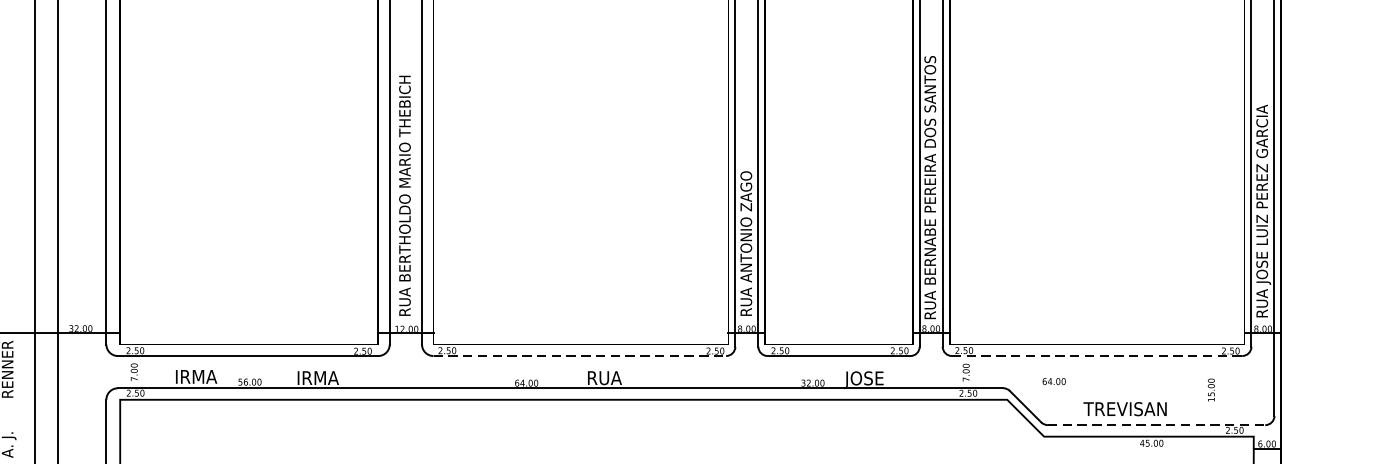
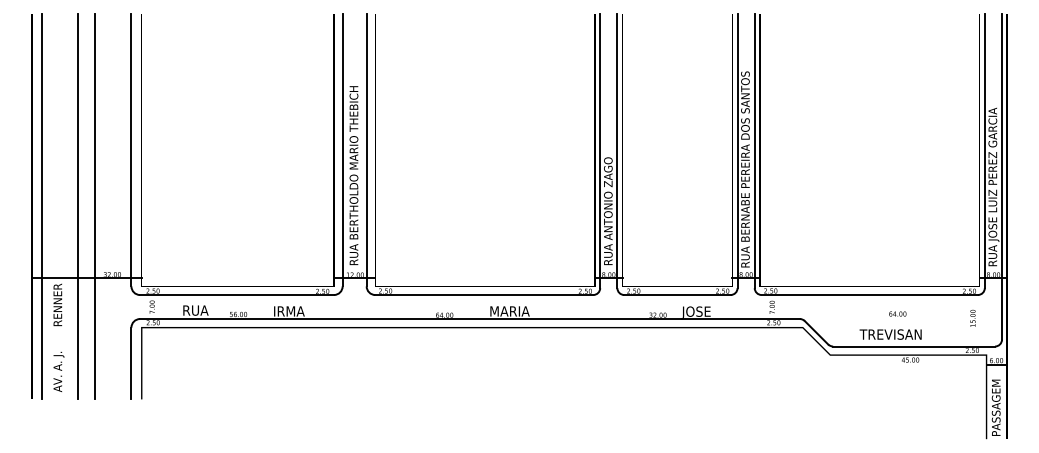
line: (580, 356) -> (484, 295), dashed -> solid
line: (1098, 356) -> (870, 295), dashed -> solid
text: (196, 376) -> (198, 310), IRMA -> RUA
text: (614, 378) -> (510, 311), RUA -> MARIA
text: (1053, 380) -> (897, 313), moved
text: (1210, 388) -> (972, 317), moved
line: (1157, 425) -> (914, 346), dashed -> solid

